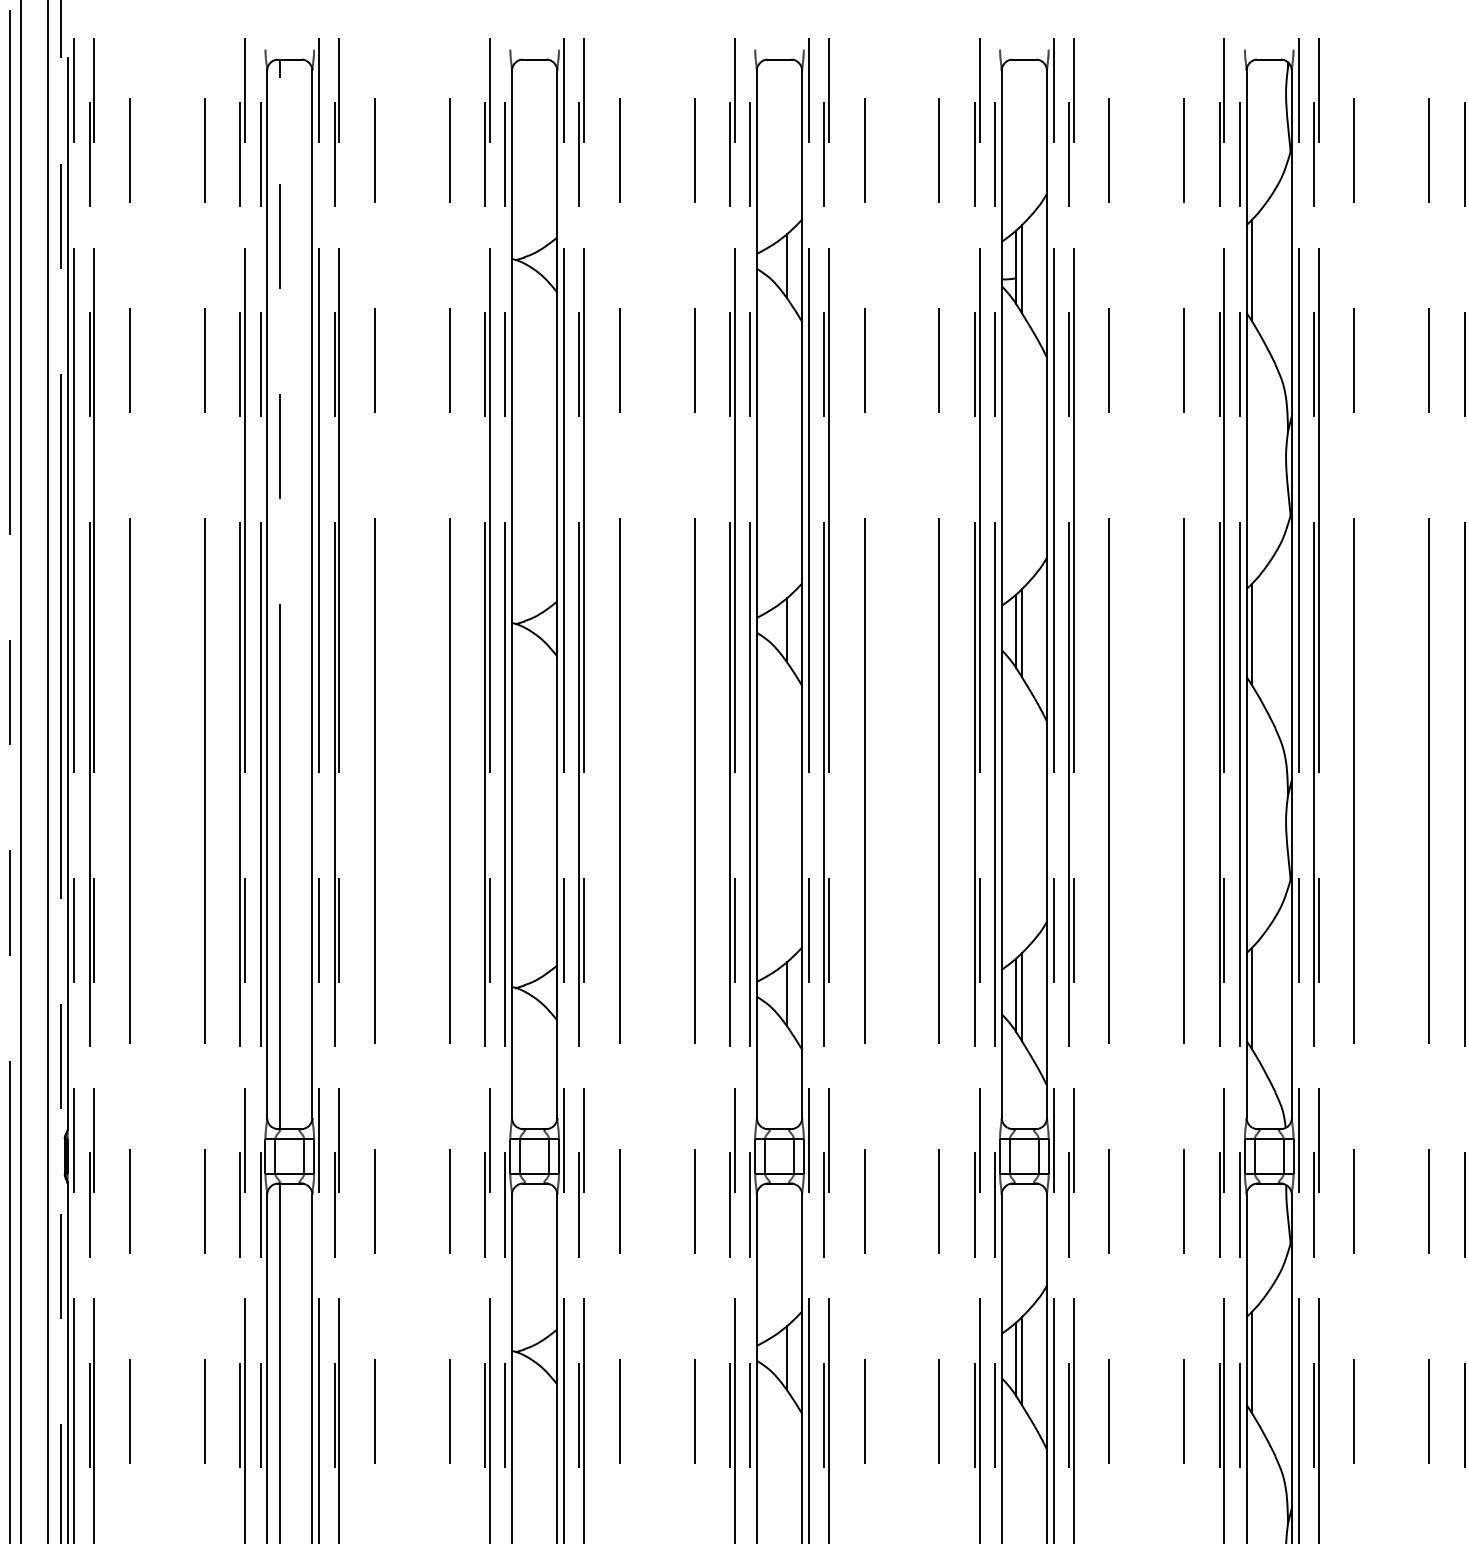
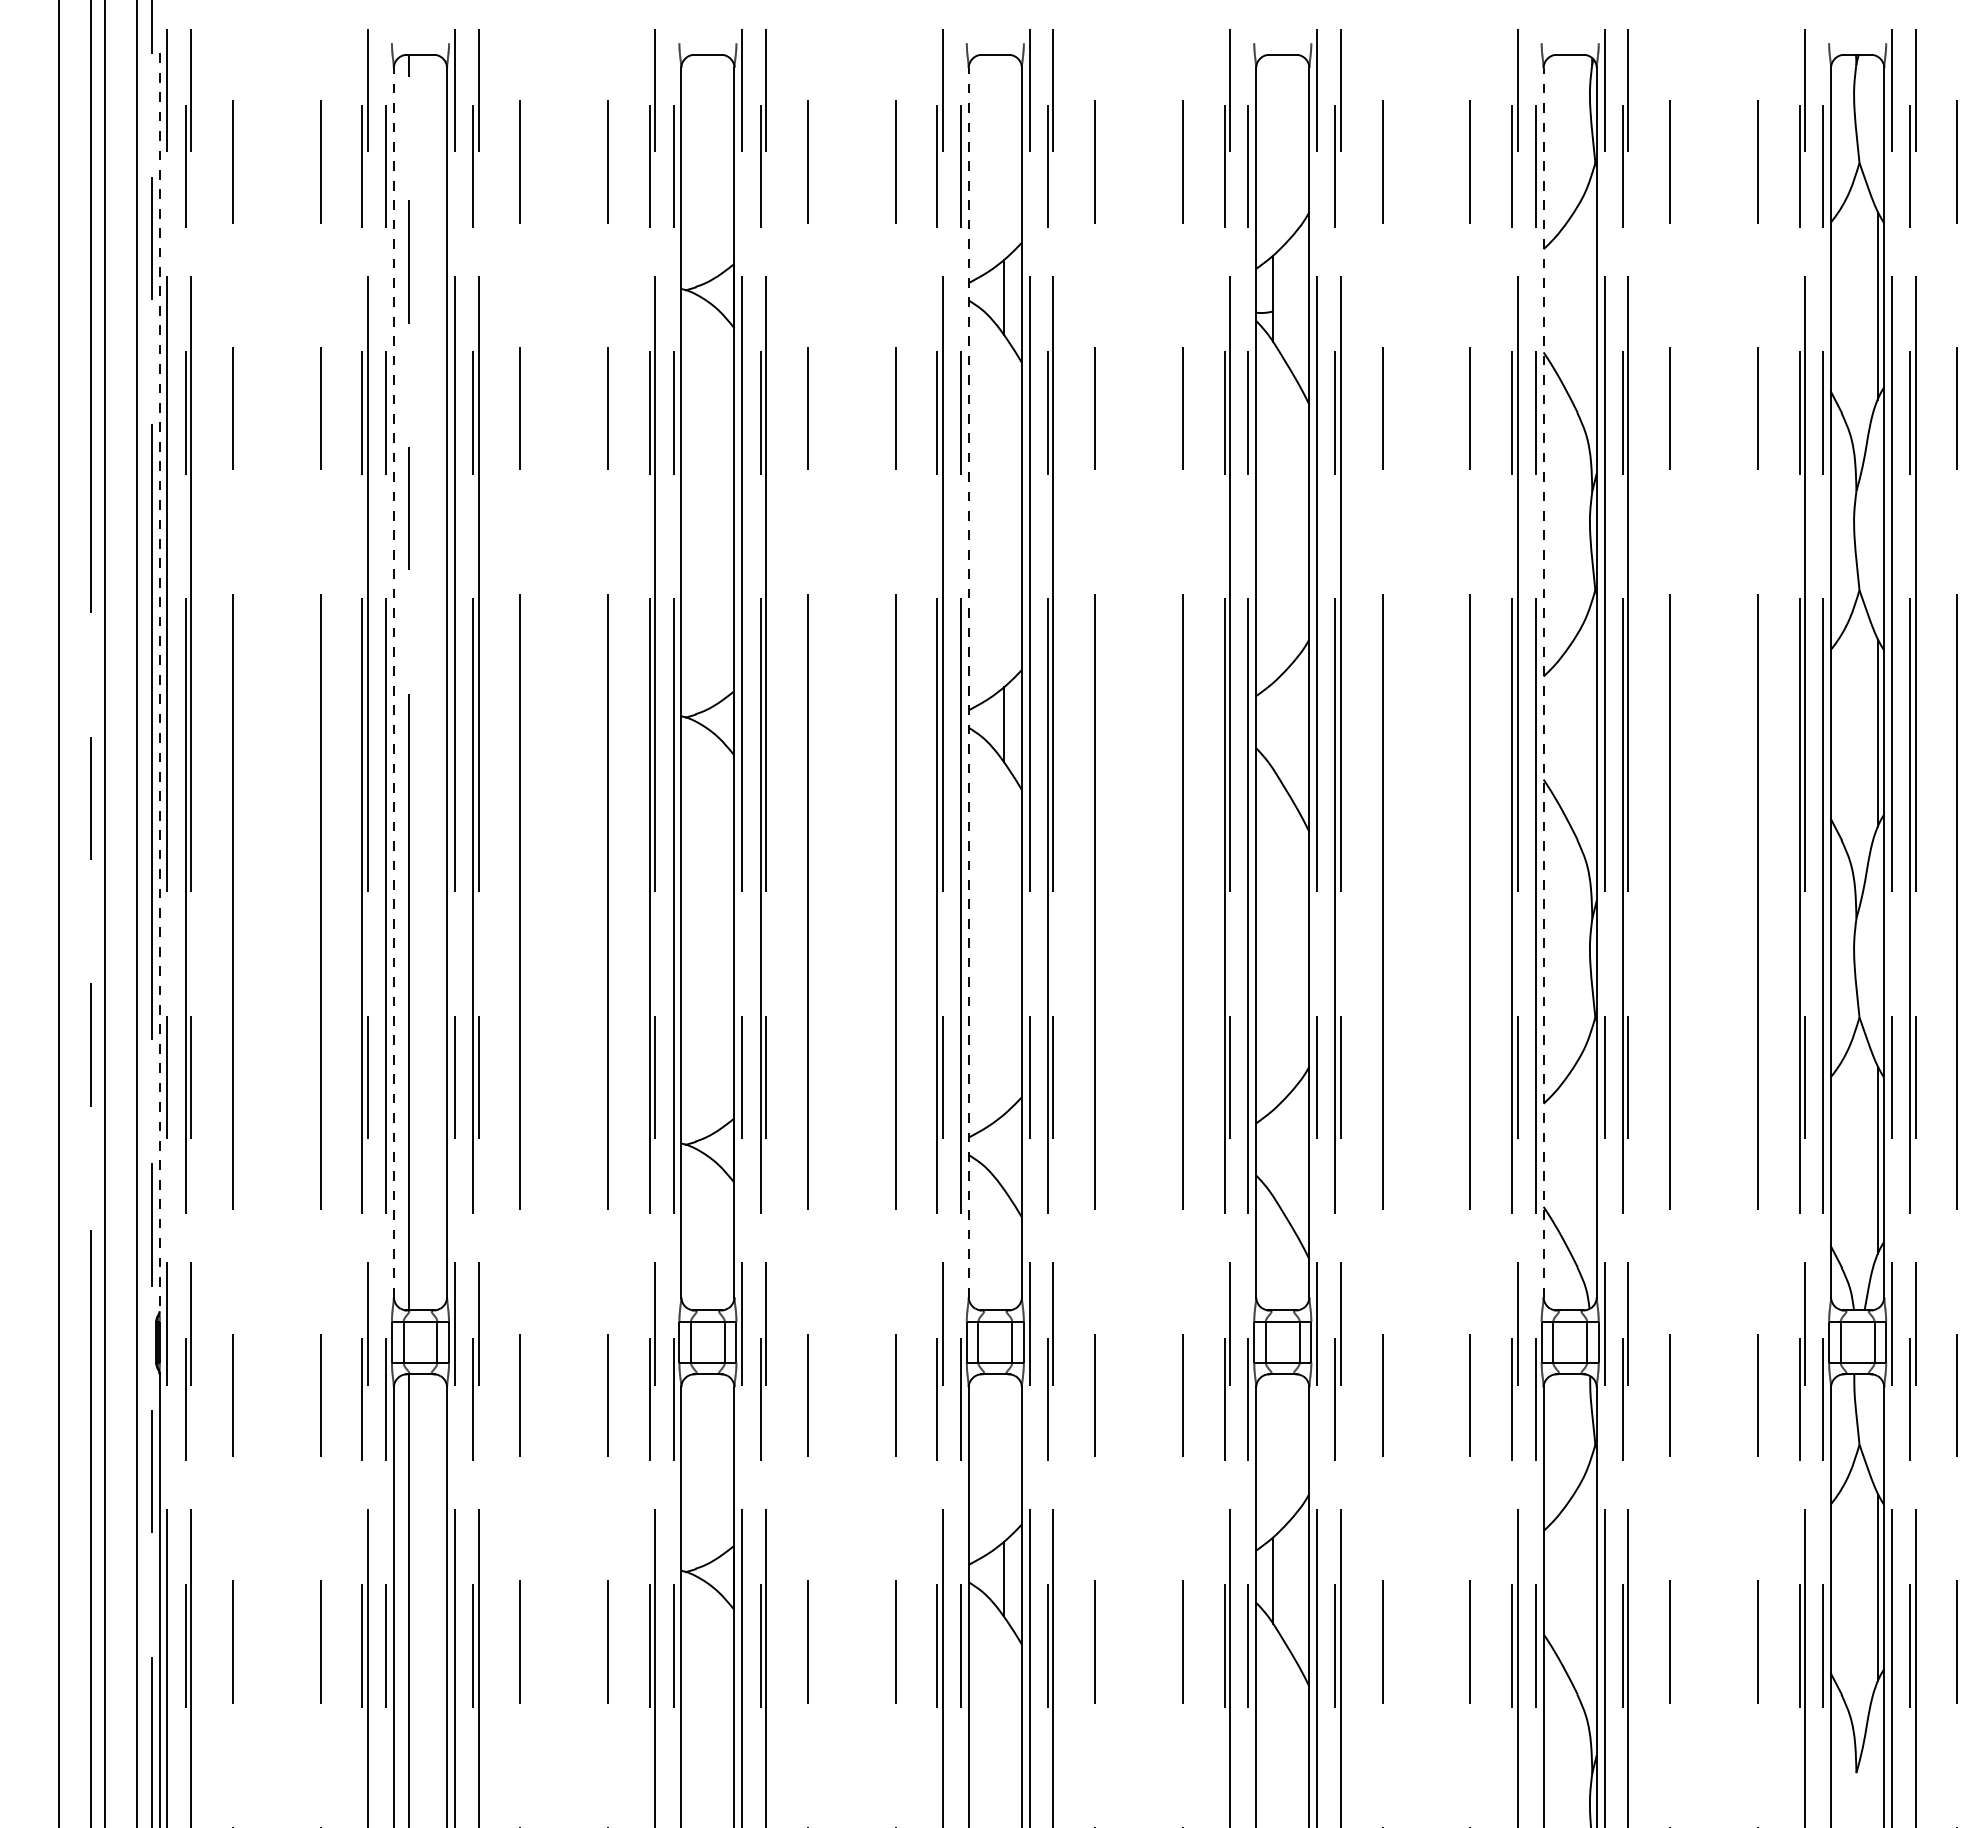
line: (1022, 268) -> (1280, 300), removed
line: (1251, 270) -> (1549, 302), removed
line: (266, 594) -> (393, 682), solid -> dashed
line: (756, 594) -> (968, 682), solid -> dashed
line: (1246, 594) -> (1543, 682), solid -> dashed
line: (67, 595) -> (159, 683), solid -> dashed
line: (1015, 631) -> (1272, 726), removed
line: (1022, 632) -> (1280, 727), removed
line: (1251, 634) -> (1549, 729), removed
line: (786, 993) -> (1003, 1151), removed
line: (1015, 995) -> (1272, 1153), removed
line: (1022, 997) -> (1280, 1155), removed
line: (1251, 998) -> (1549, 1157), removed
line: (1022, 1360) -> (1280, 1582), removed
line: (1251, 1362) -> (1549, 1584), removed

